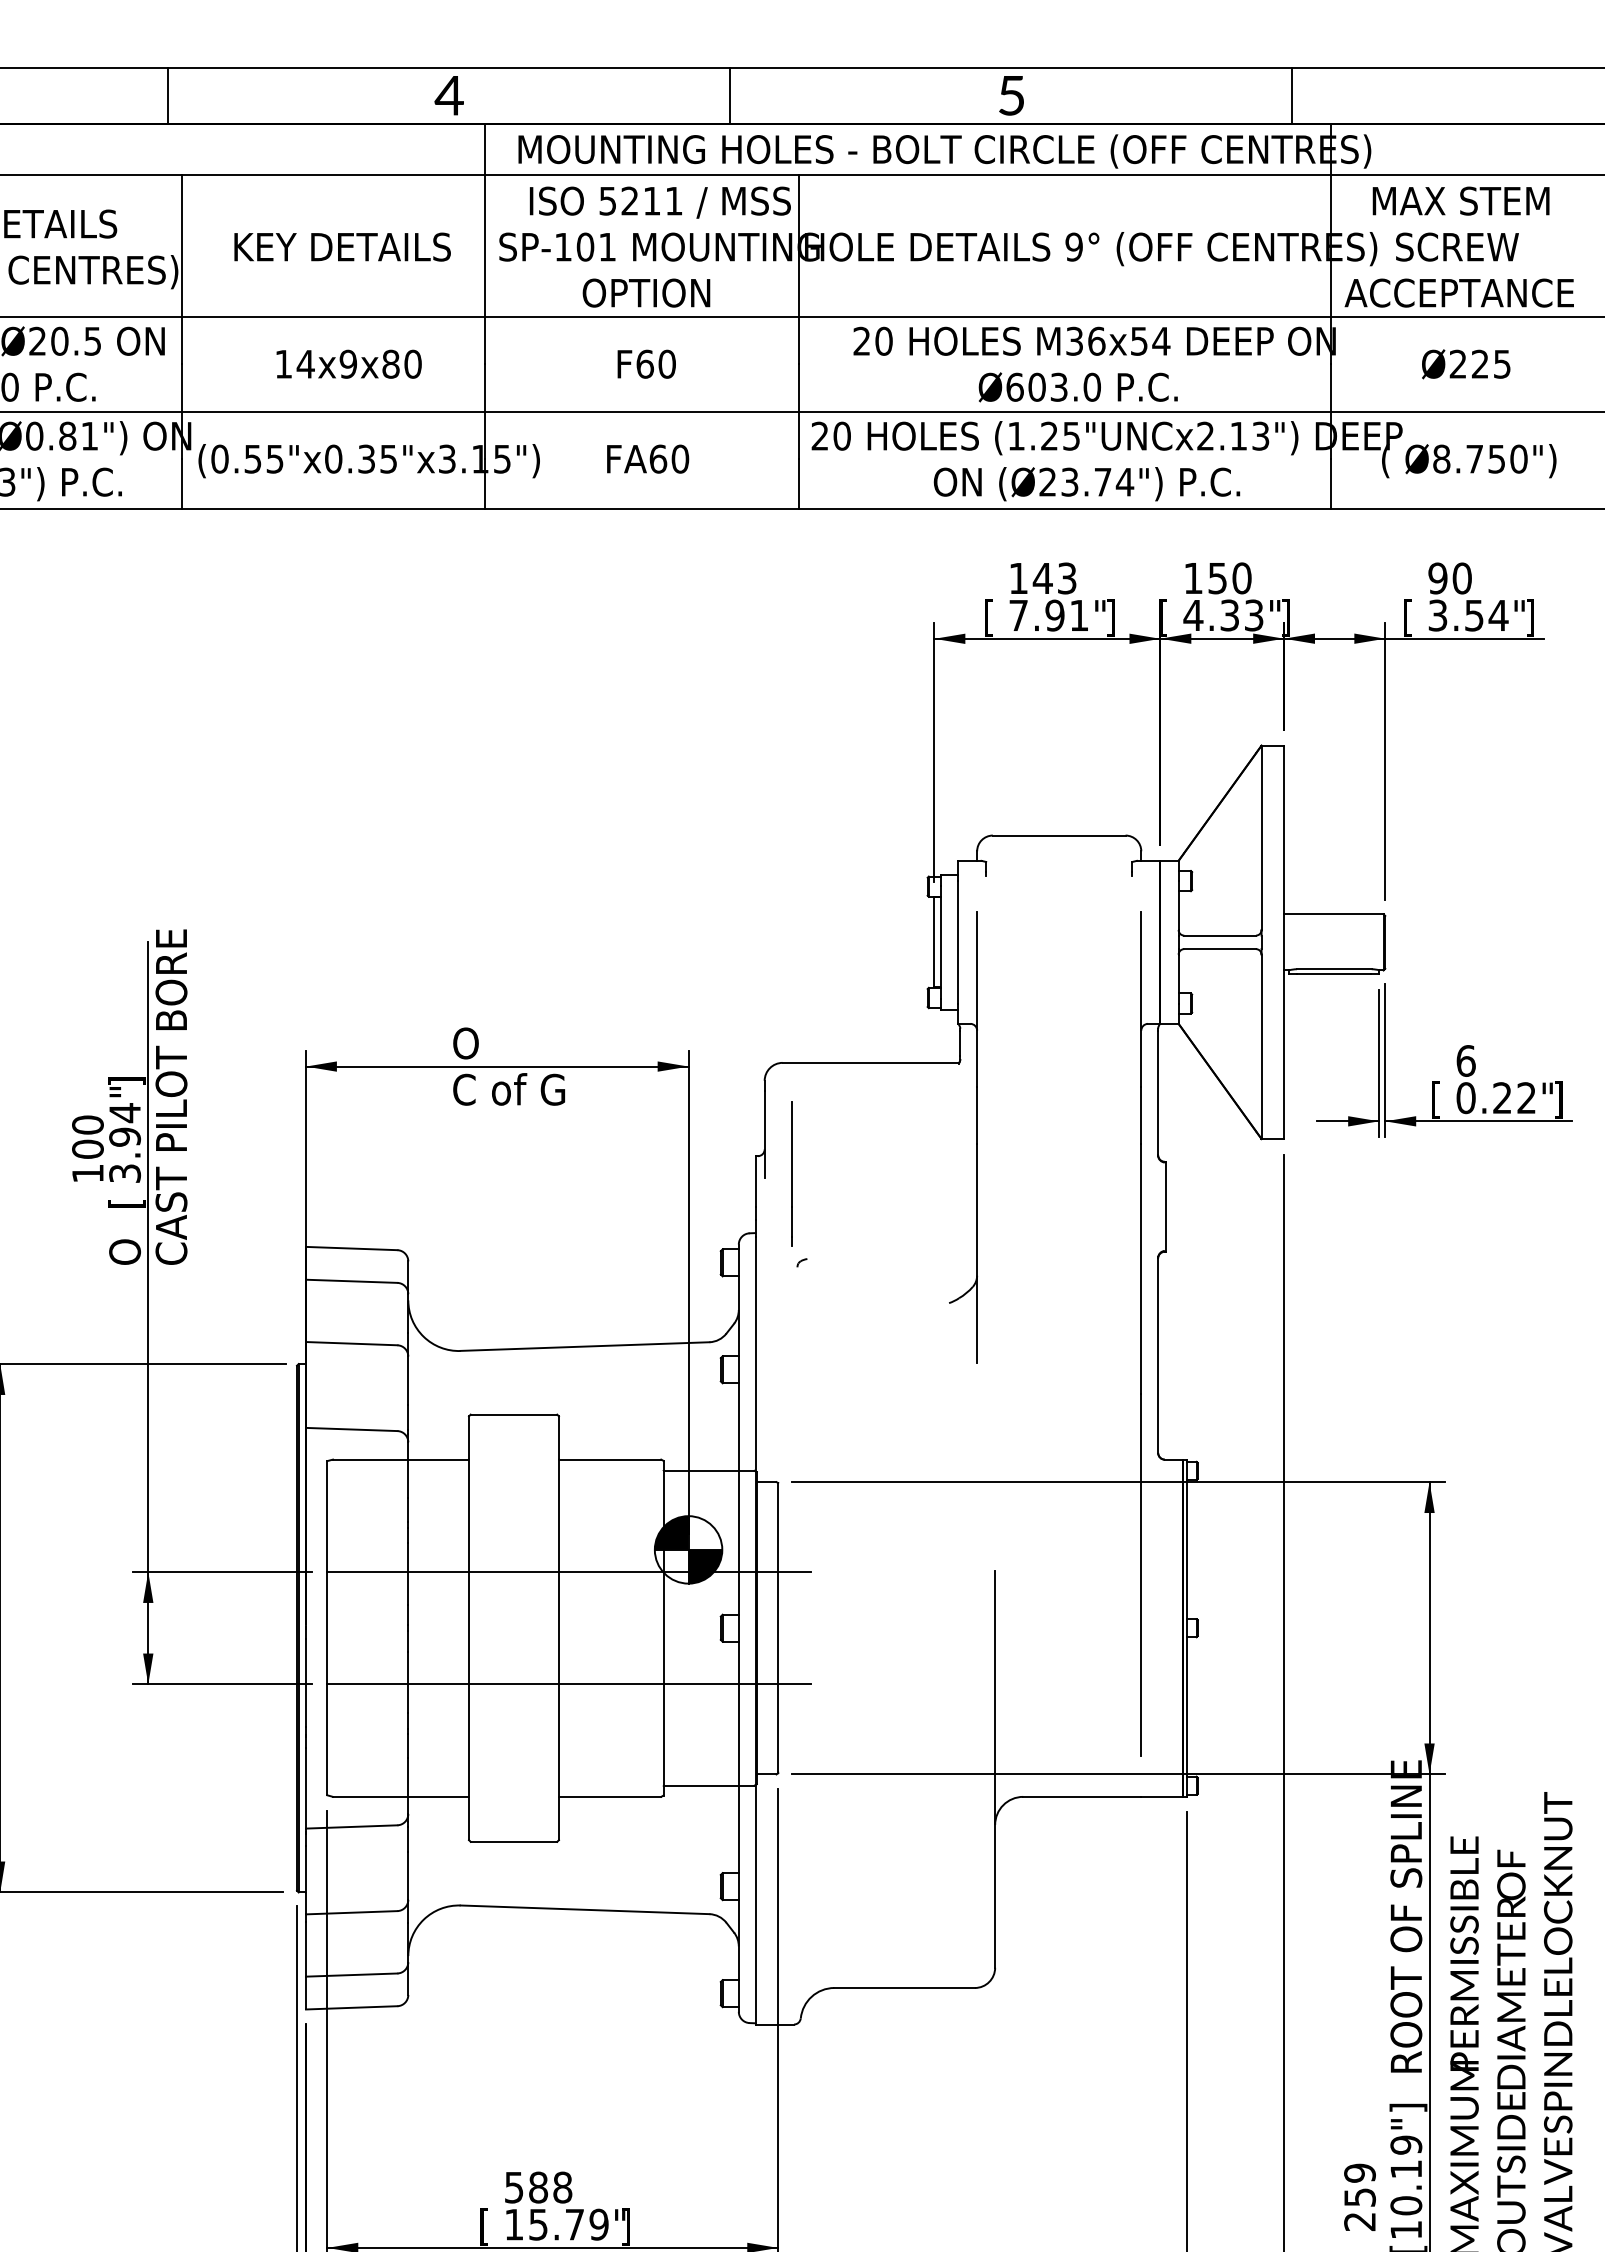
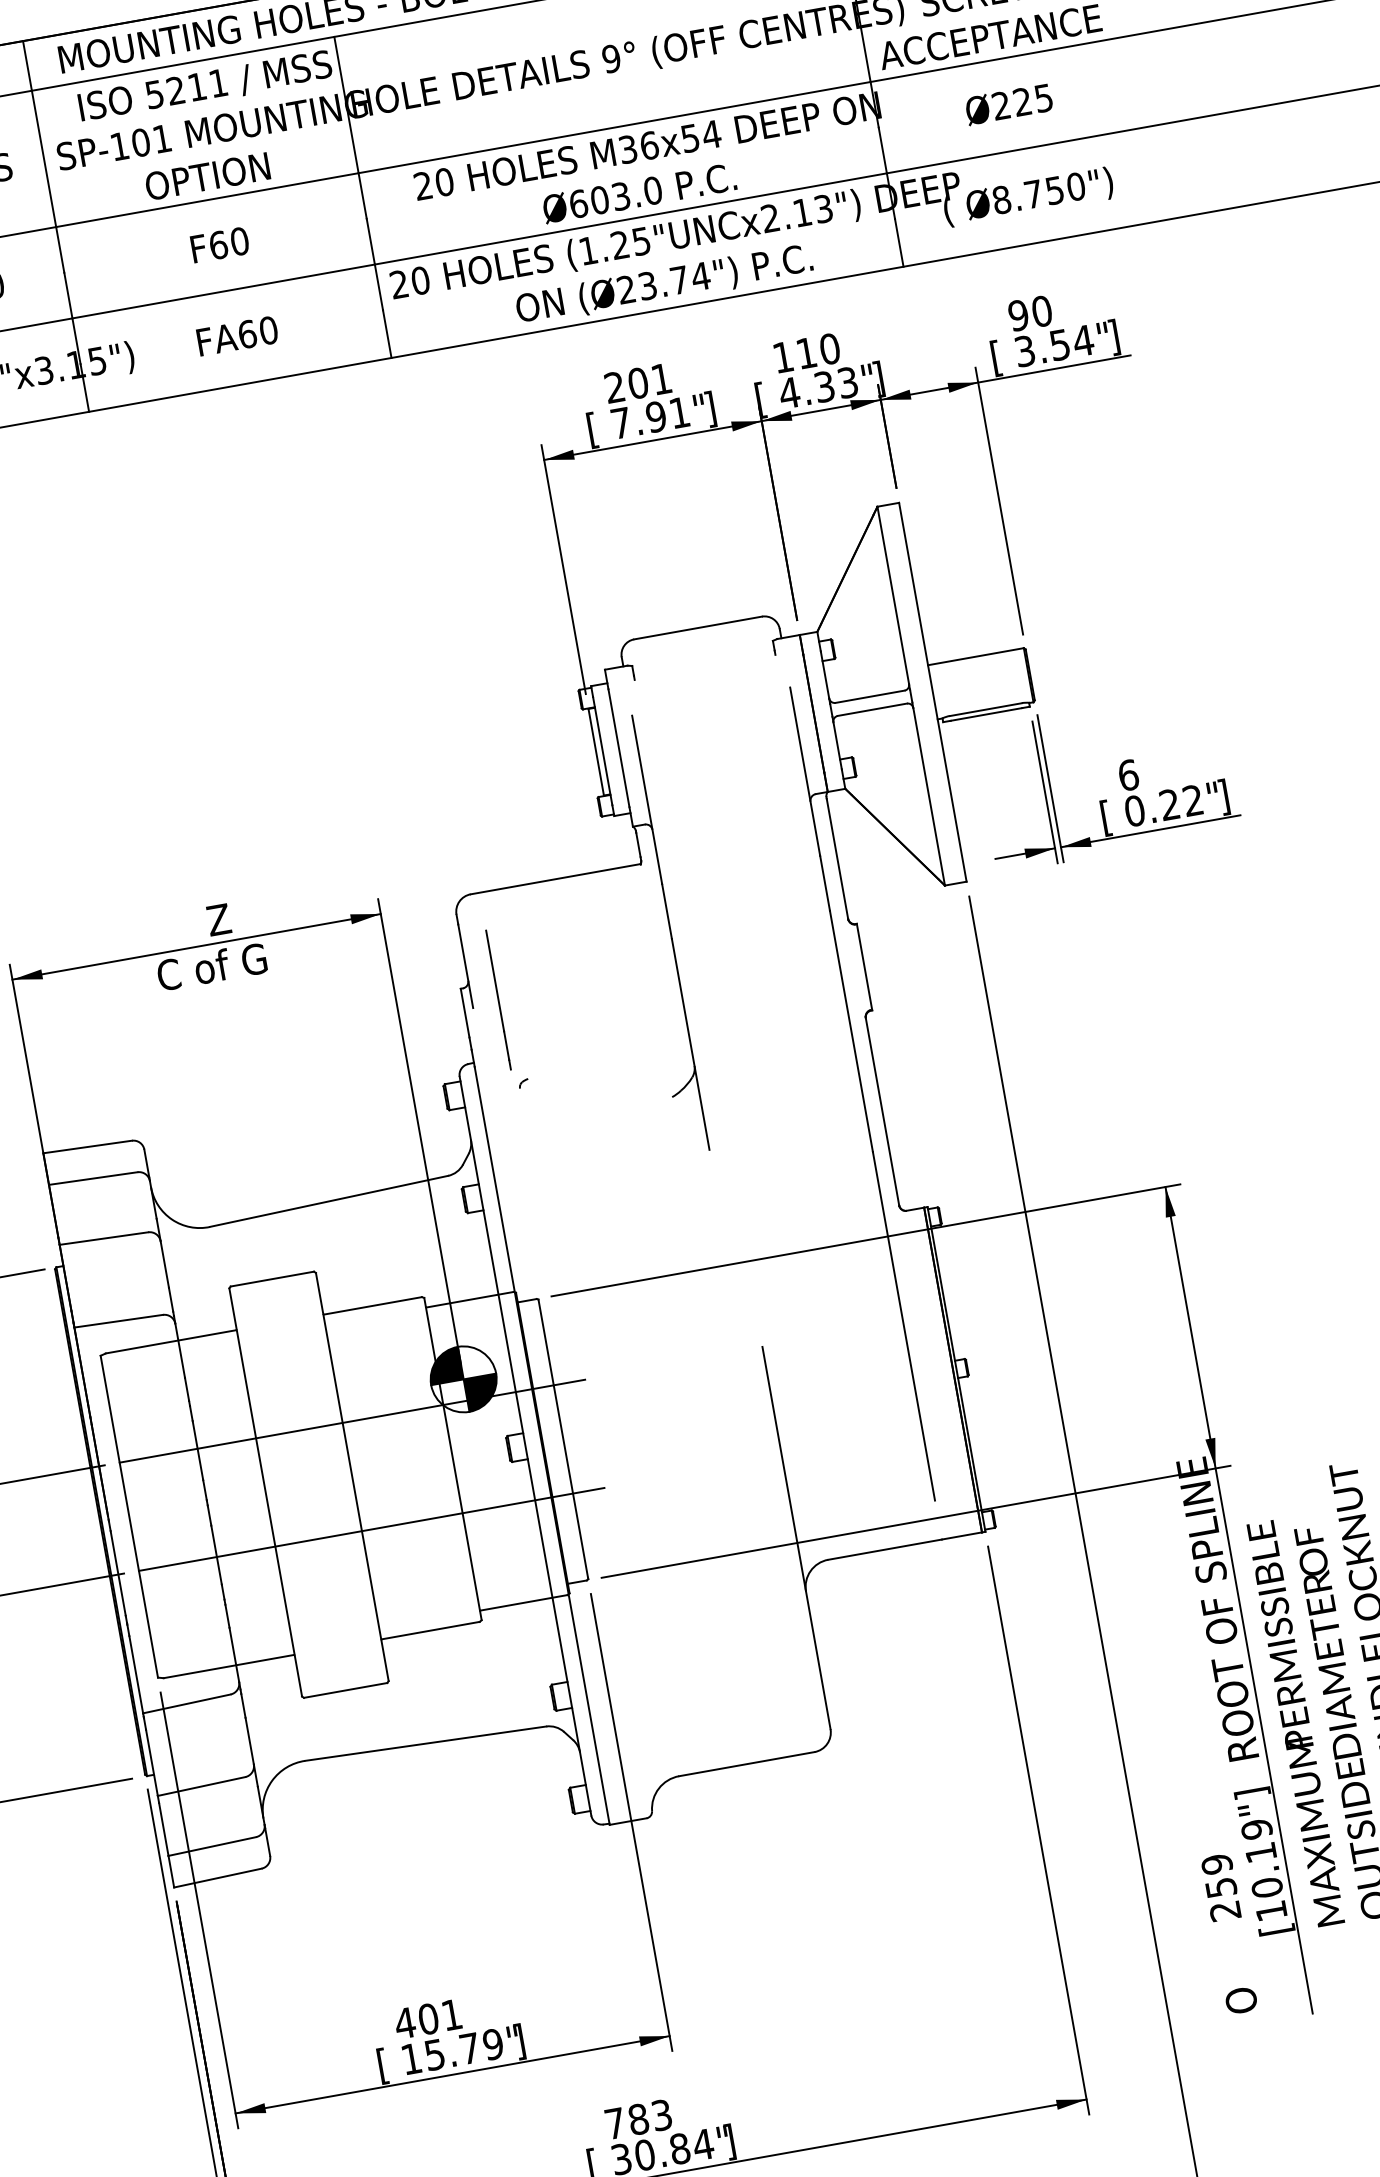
text: (1042, 578) -> (637, 383), 143 -> 201
text: (1217, 578) -> (806, 353), 150 -> 110
text: (494, 1043) -> (189, 925), O -> Z
text: (538, 2187) -> (428, 2019), 588 -> 401

